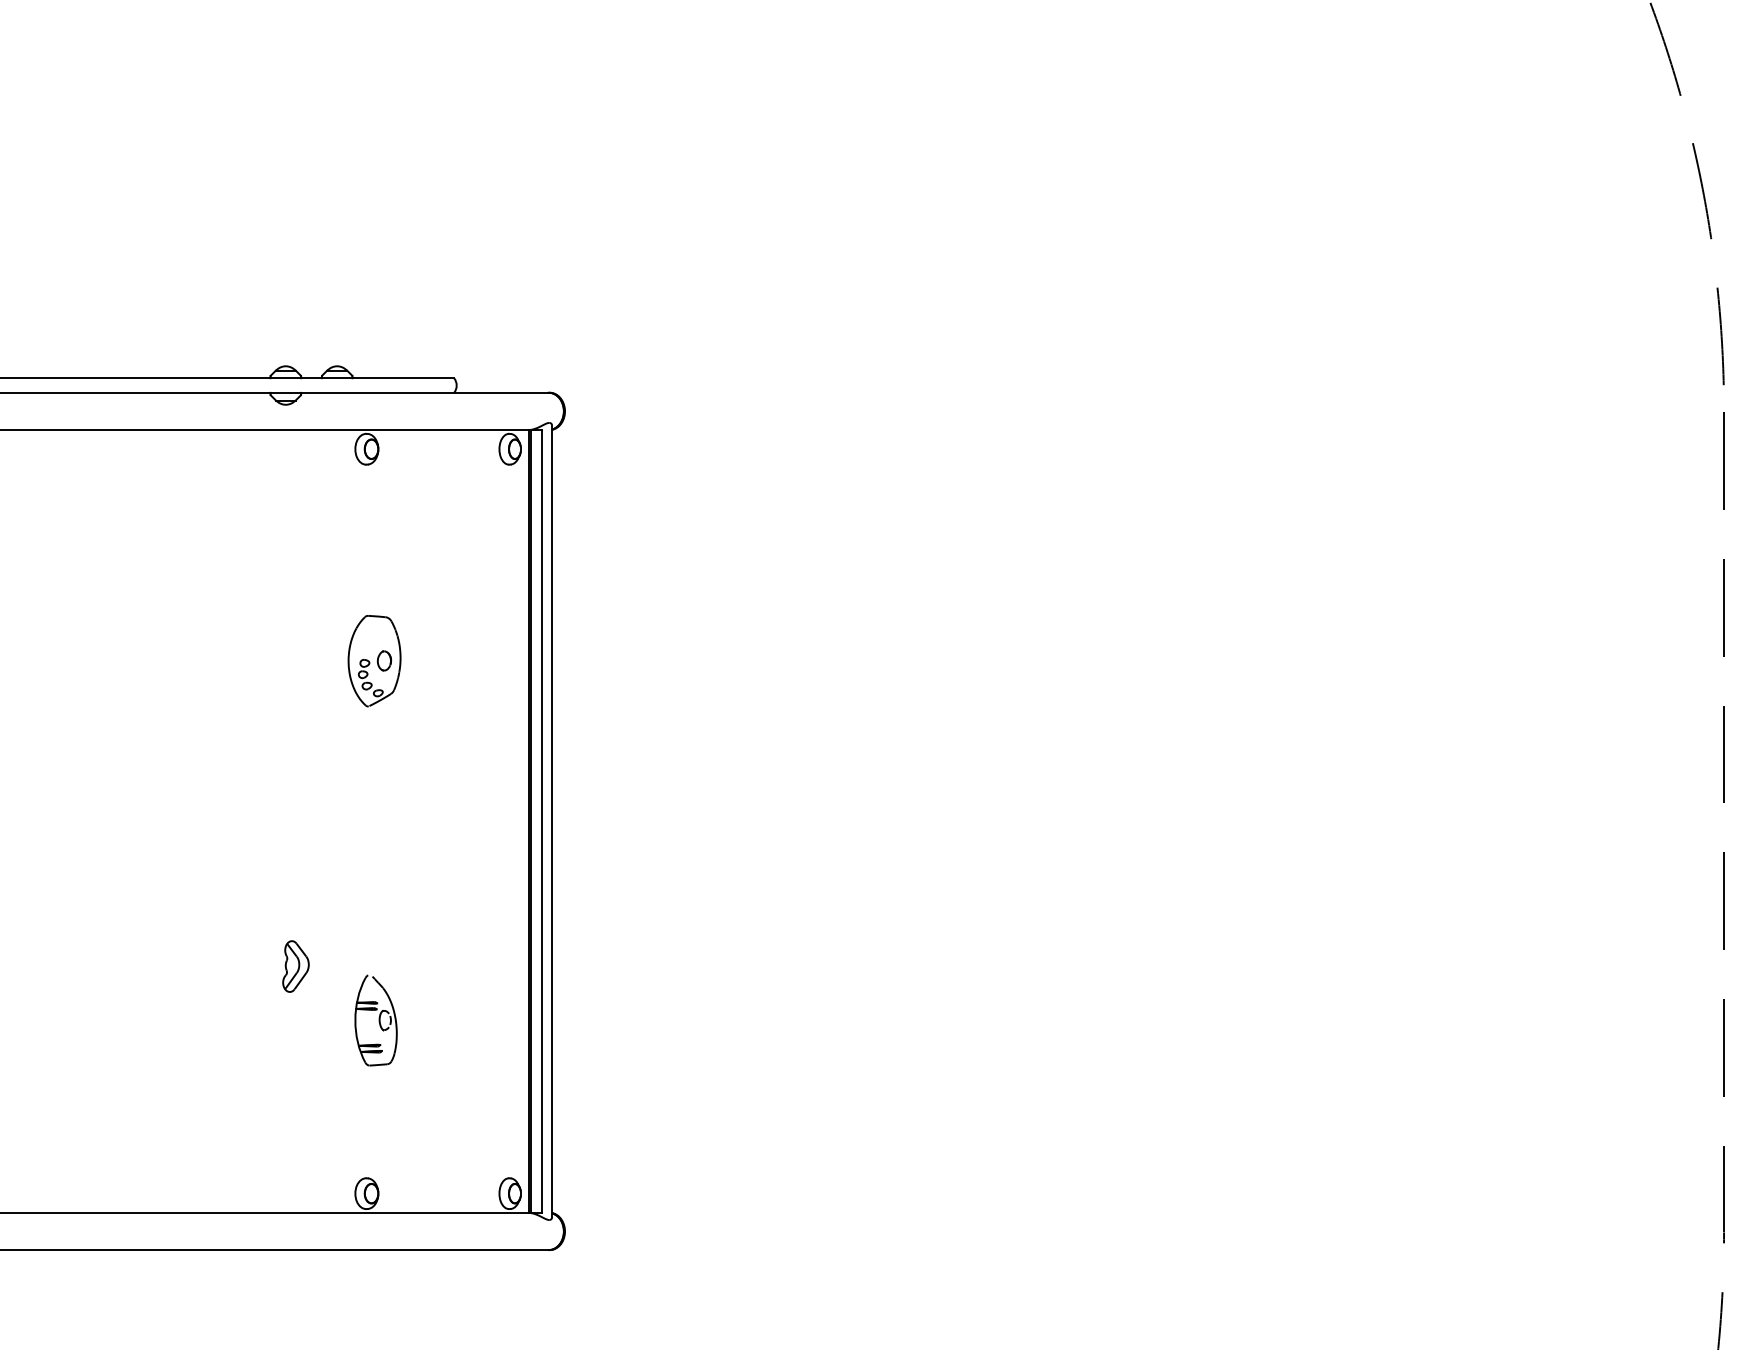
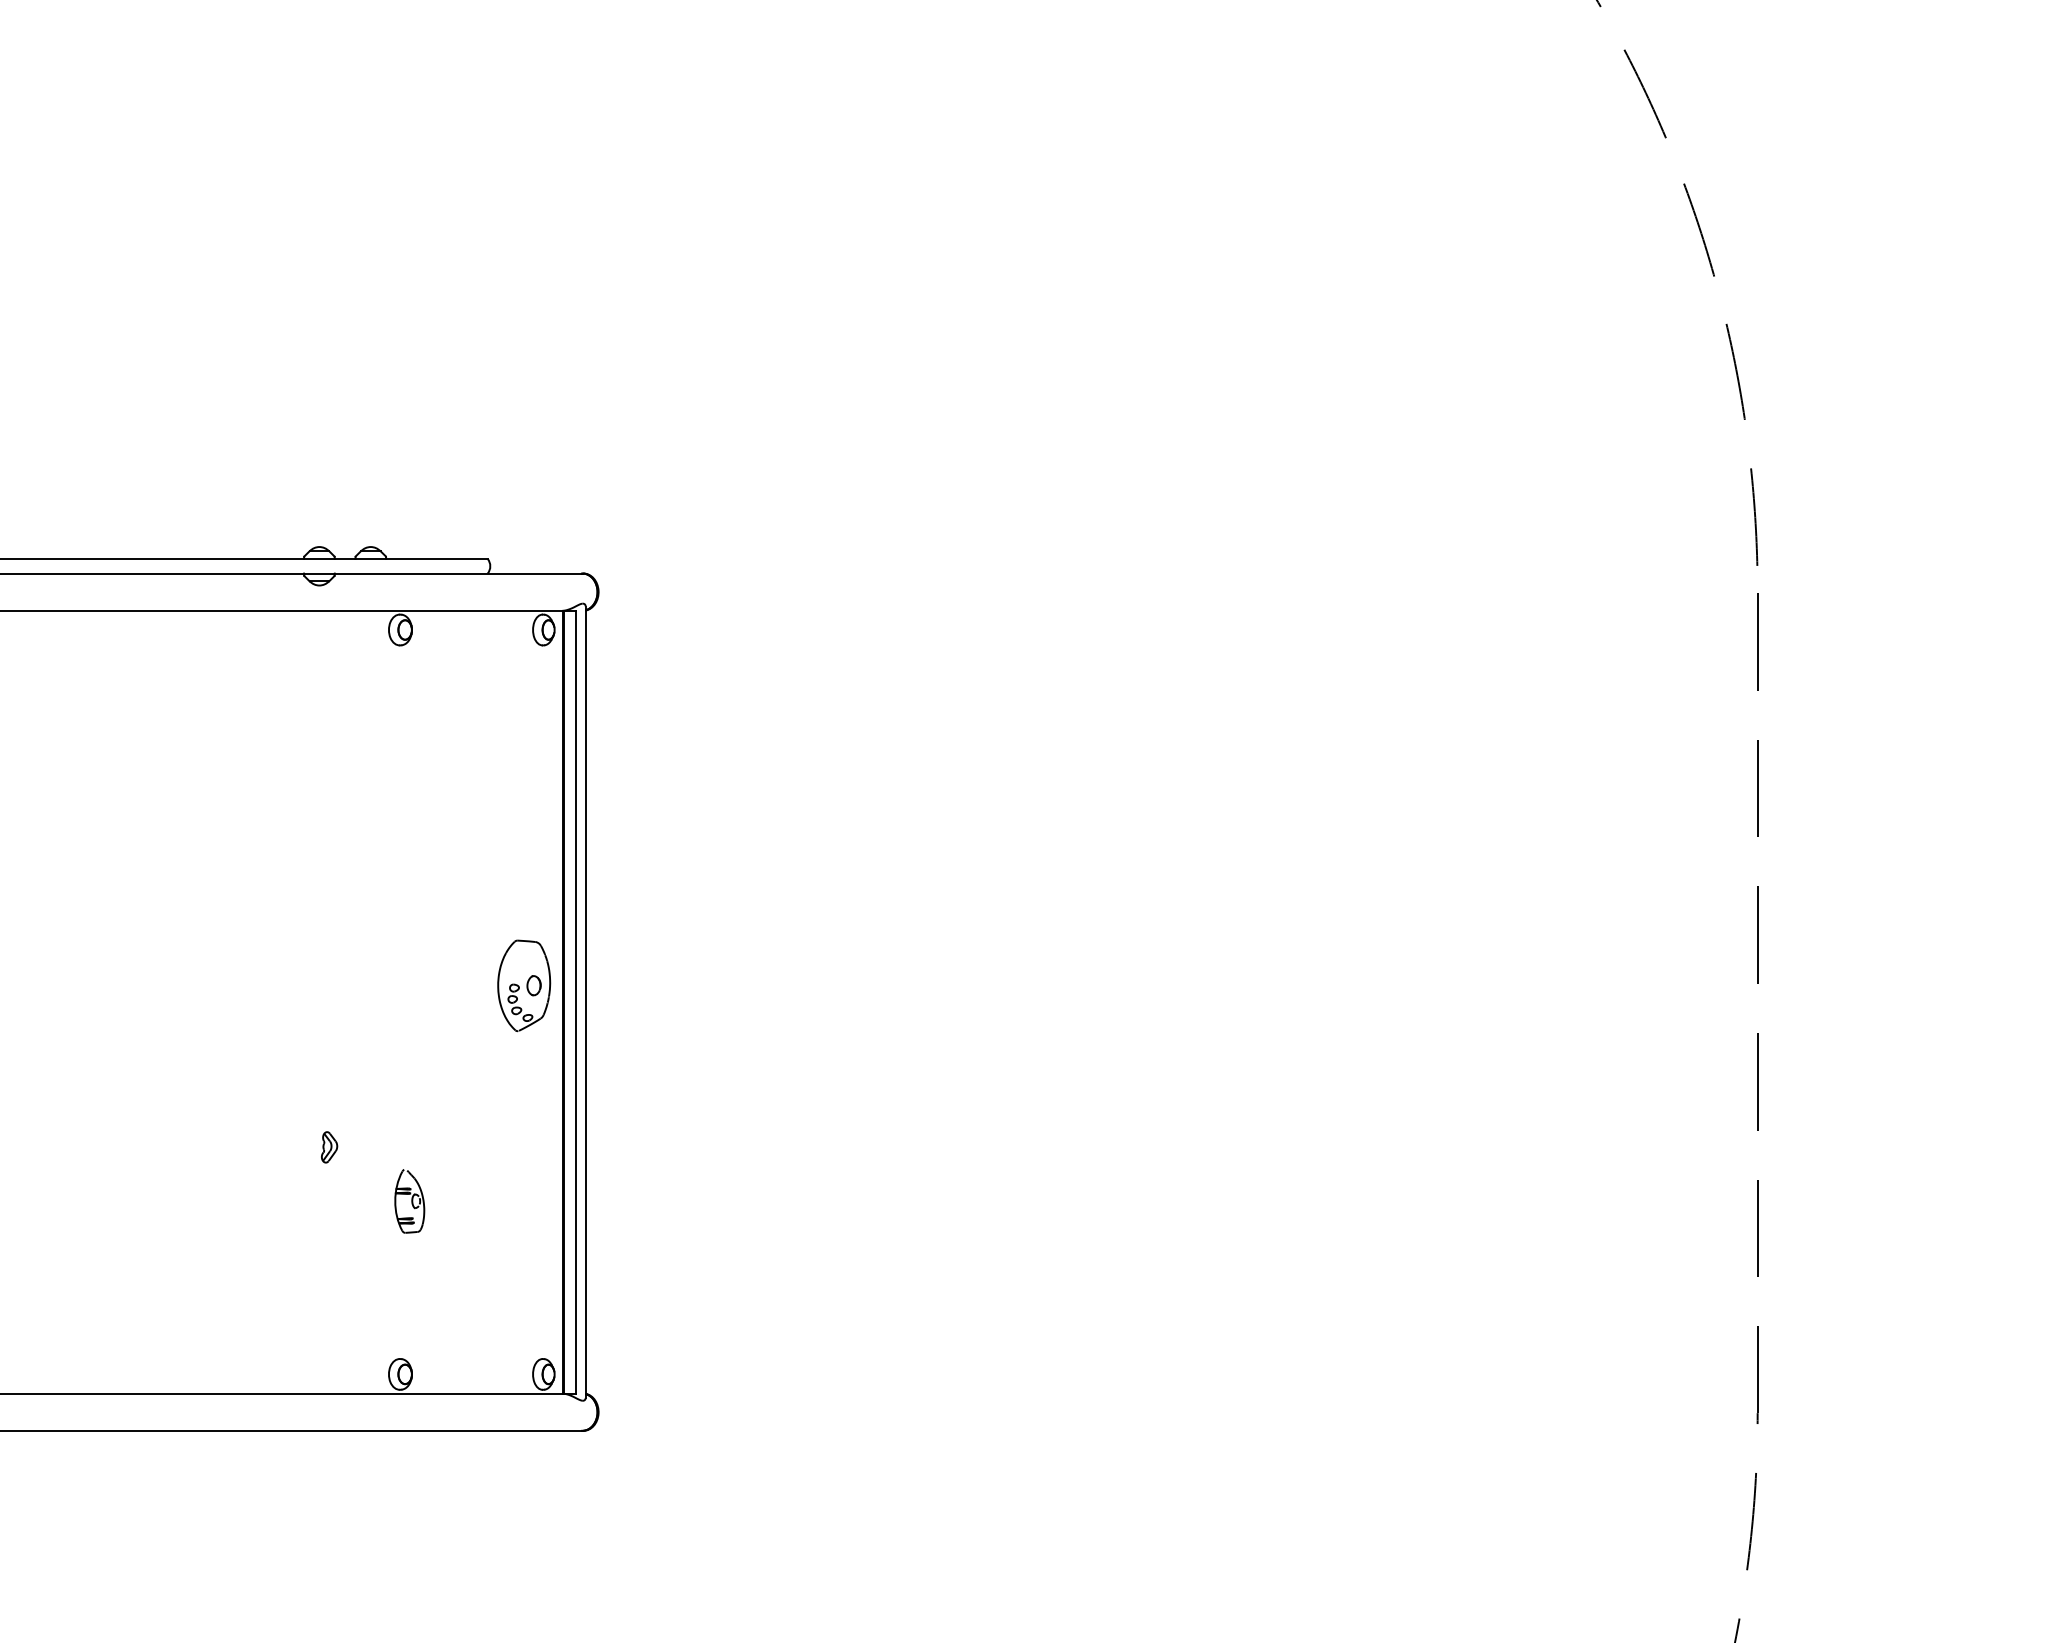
part: (374, 660) -> (524, 985), moved
part: (295, 966) -> (329, 1147), size x0.6
part: (375, 1020) -> (409, 1201), size x0.7

